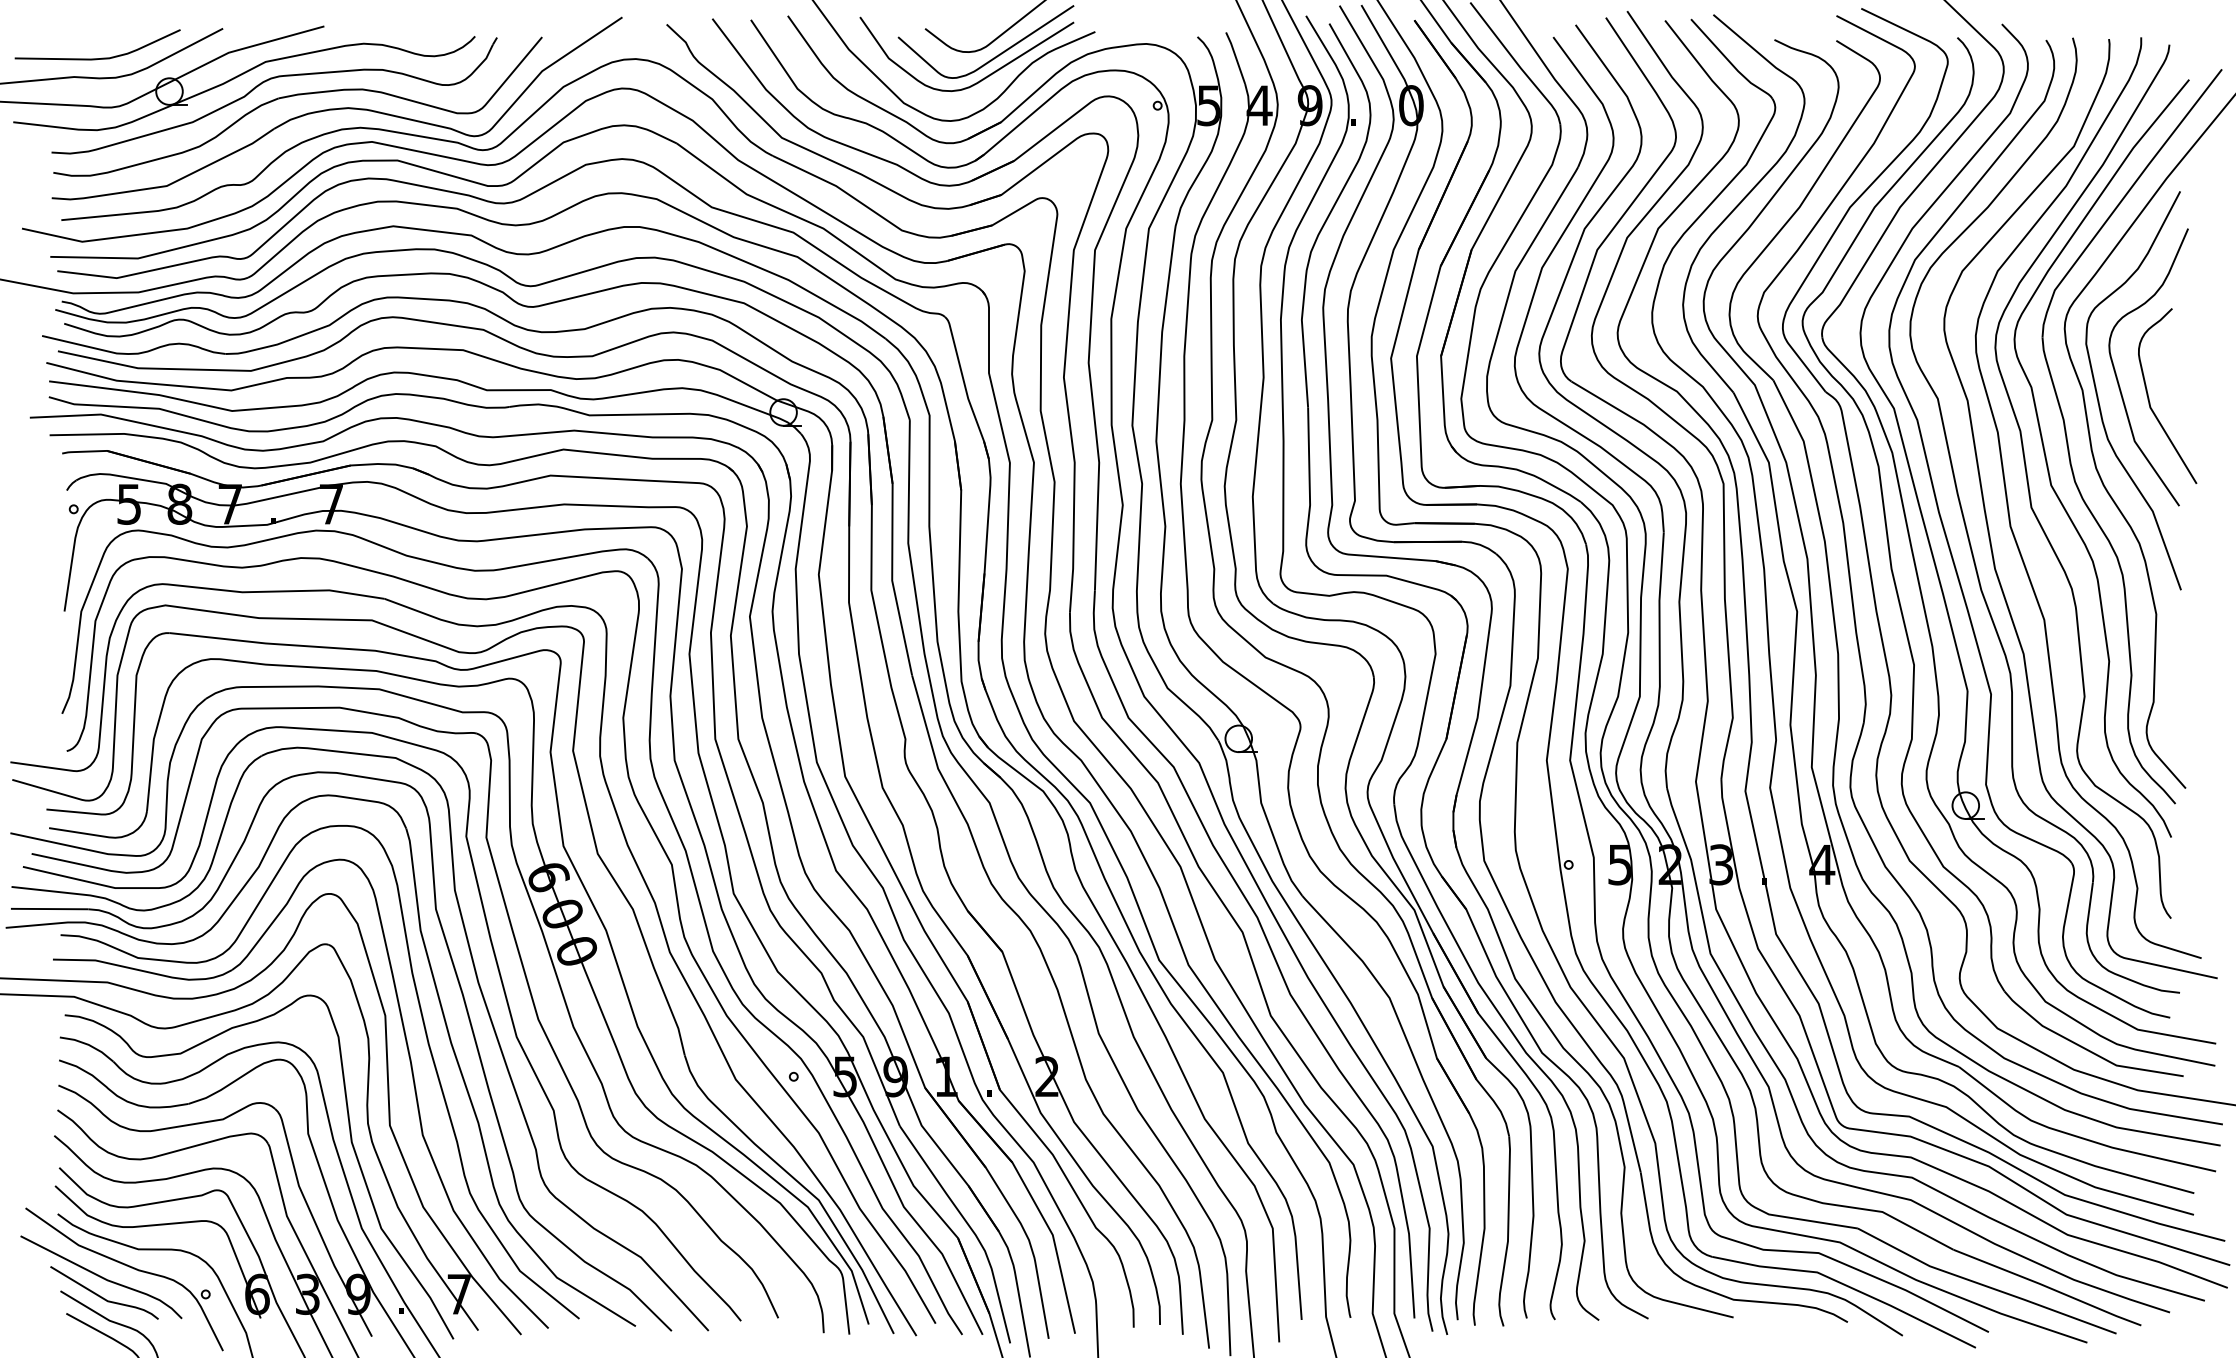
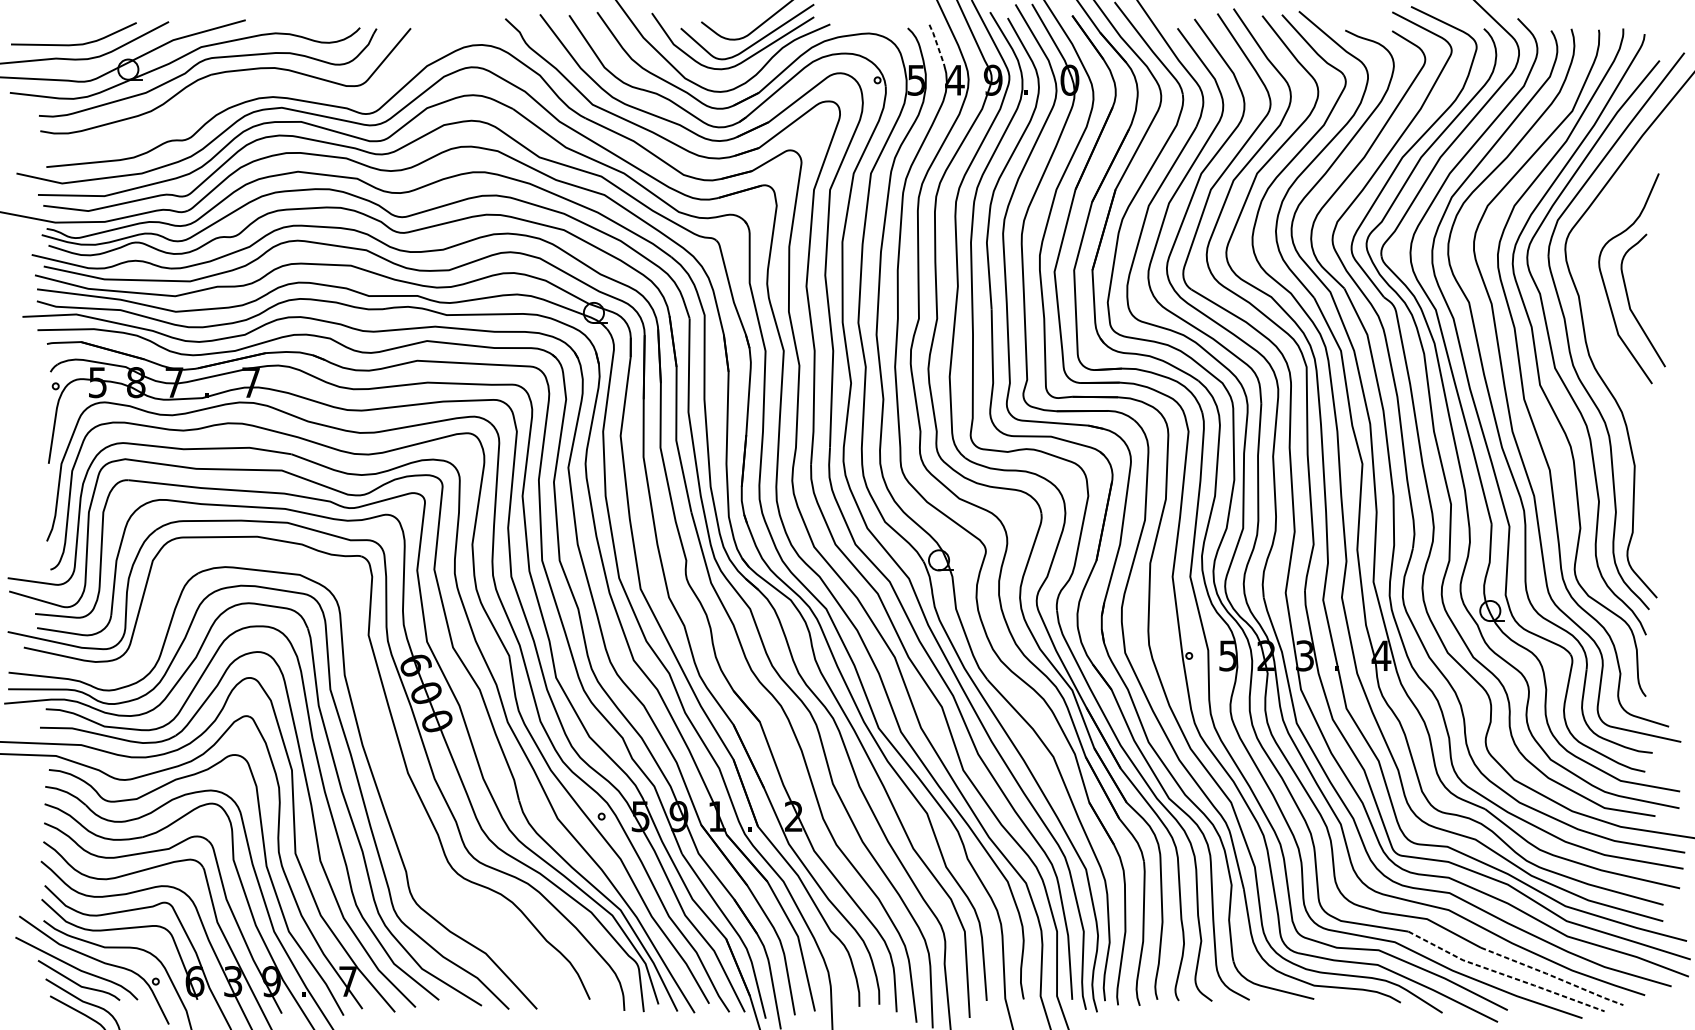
line: (1236, 57) -> (937, 43), solid -> dashed
part: (336, 108) -> (254, 82), removed
curve: (2099, 400) -> (1591, 303), removed
part: (503, 992) -> (381, 752), removed
line: (1985, 1285) -> (1505, 974), solid -> dashed
line: (2048, 1287) -> (1553, 976), solid -> dashed

